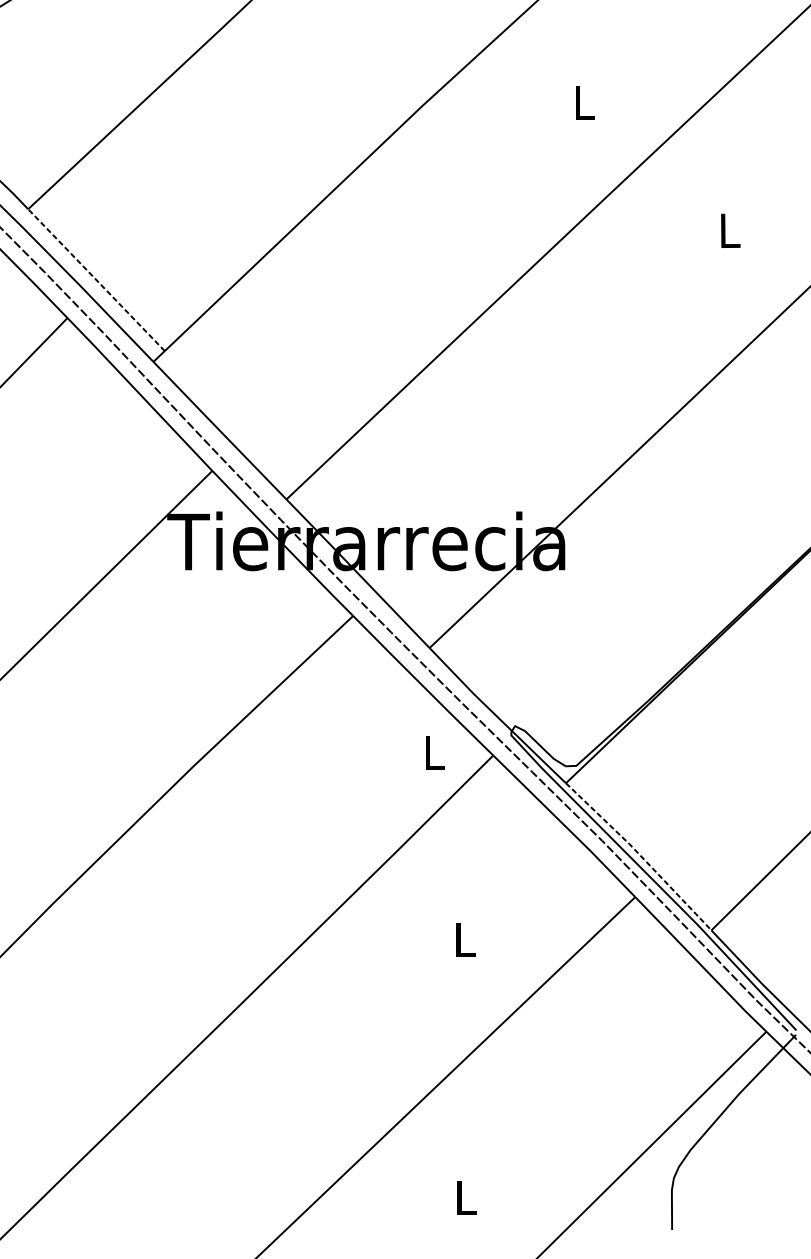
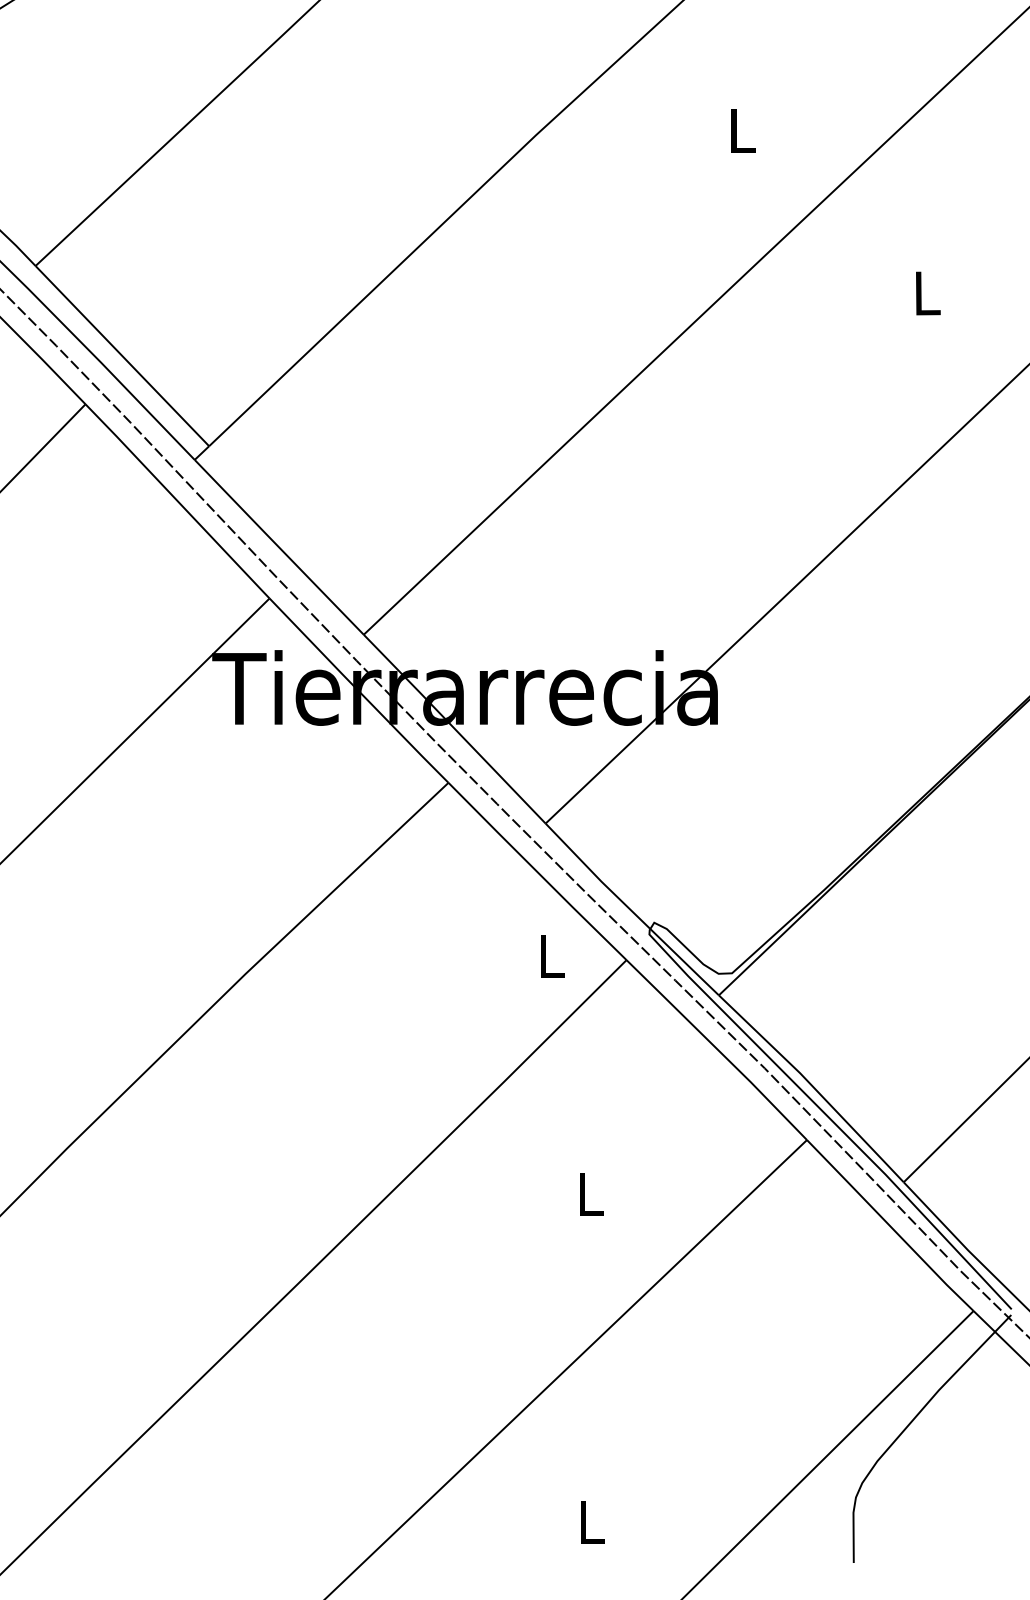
line: (95, 279) -> (121, 355), dashed -> solid
line: (640, 855) -> (813, 1087), dashed -> solid

